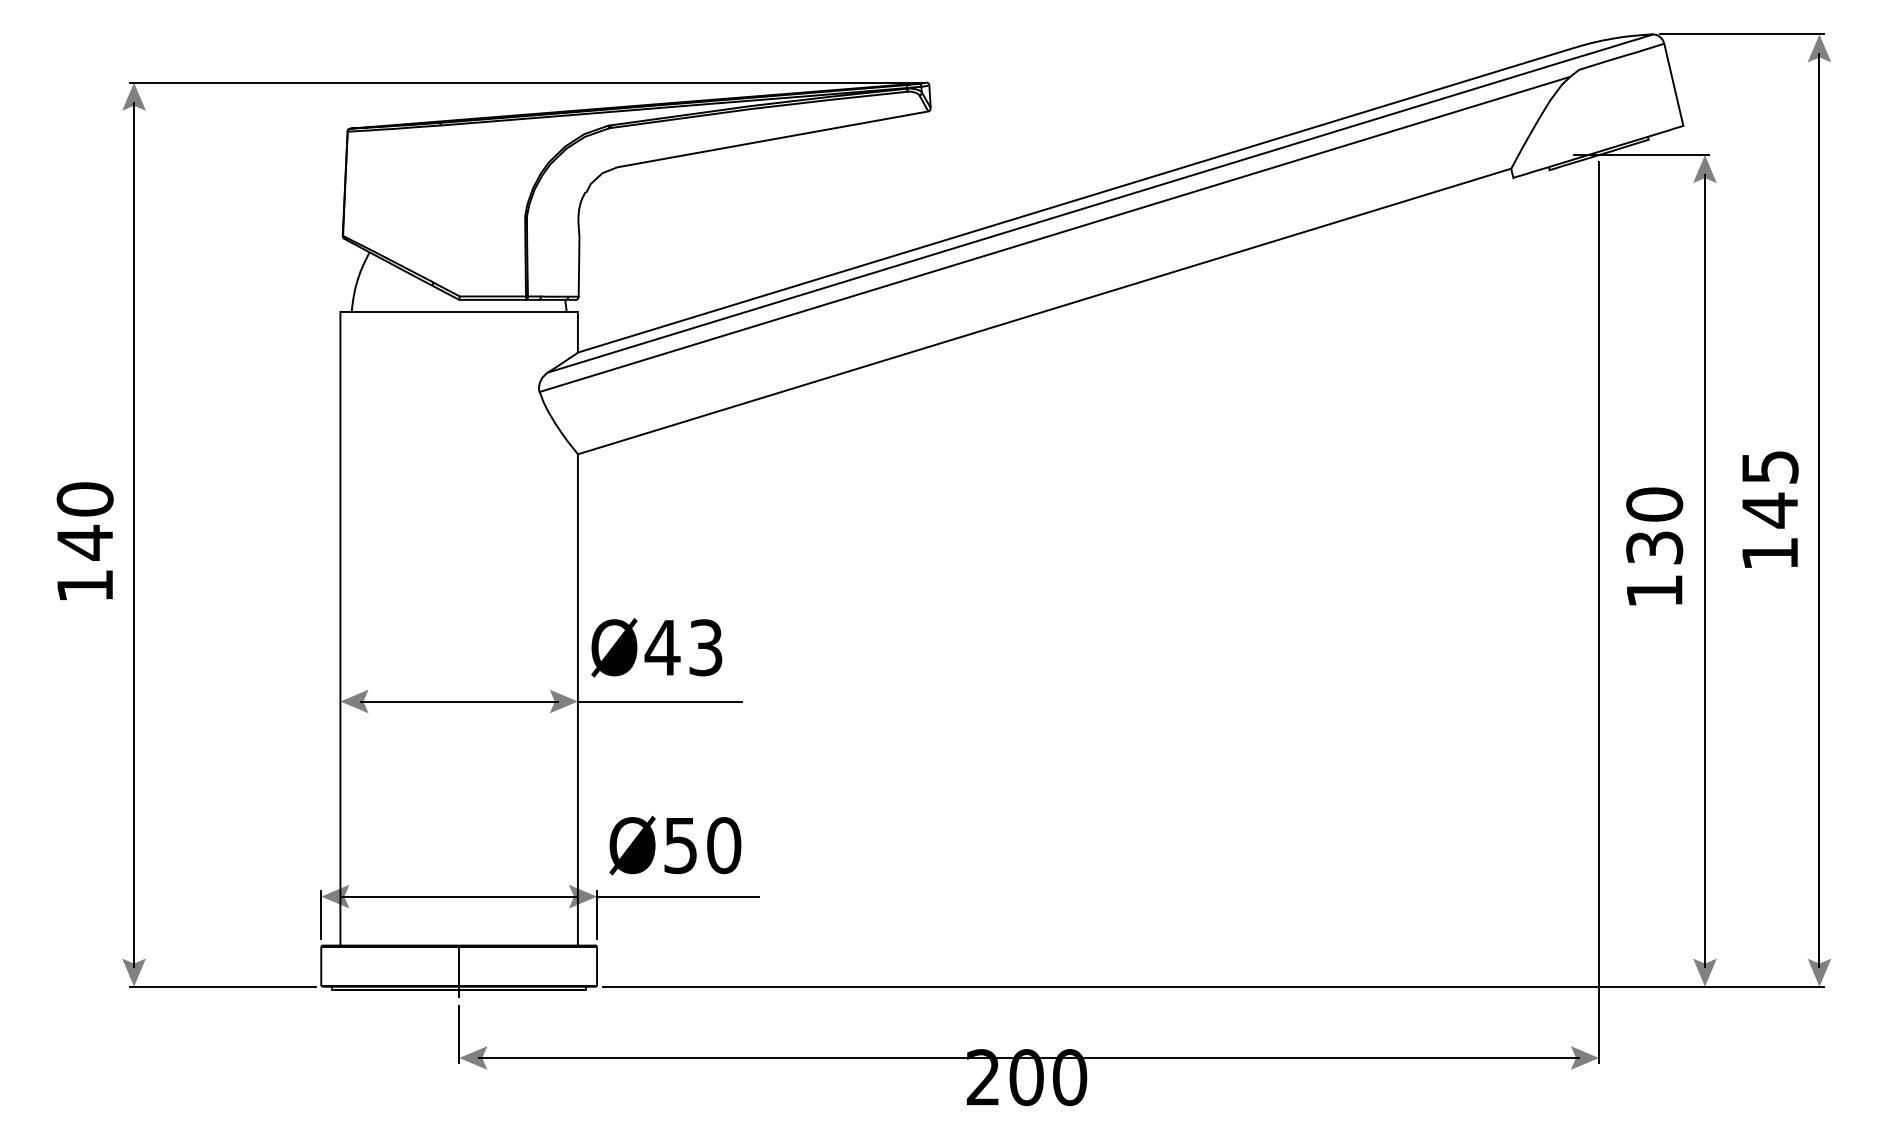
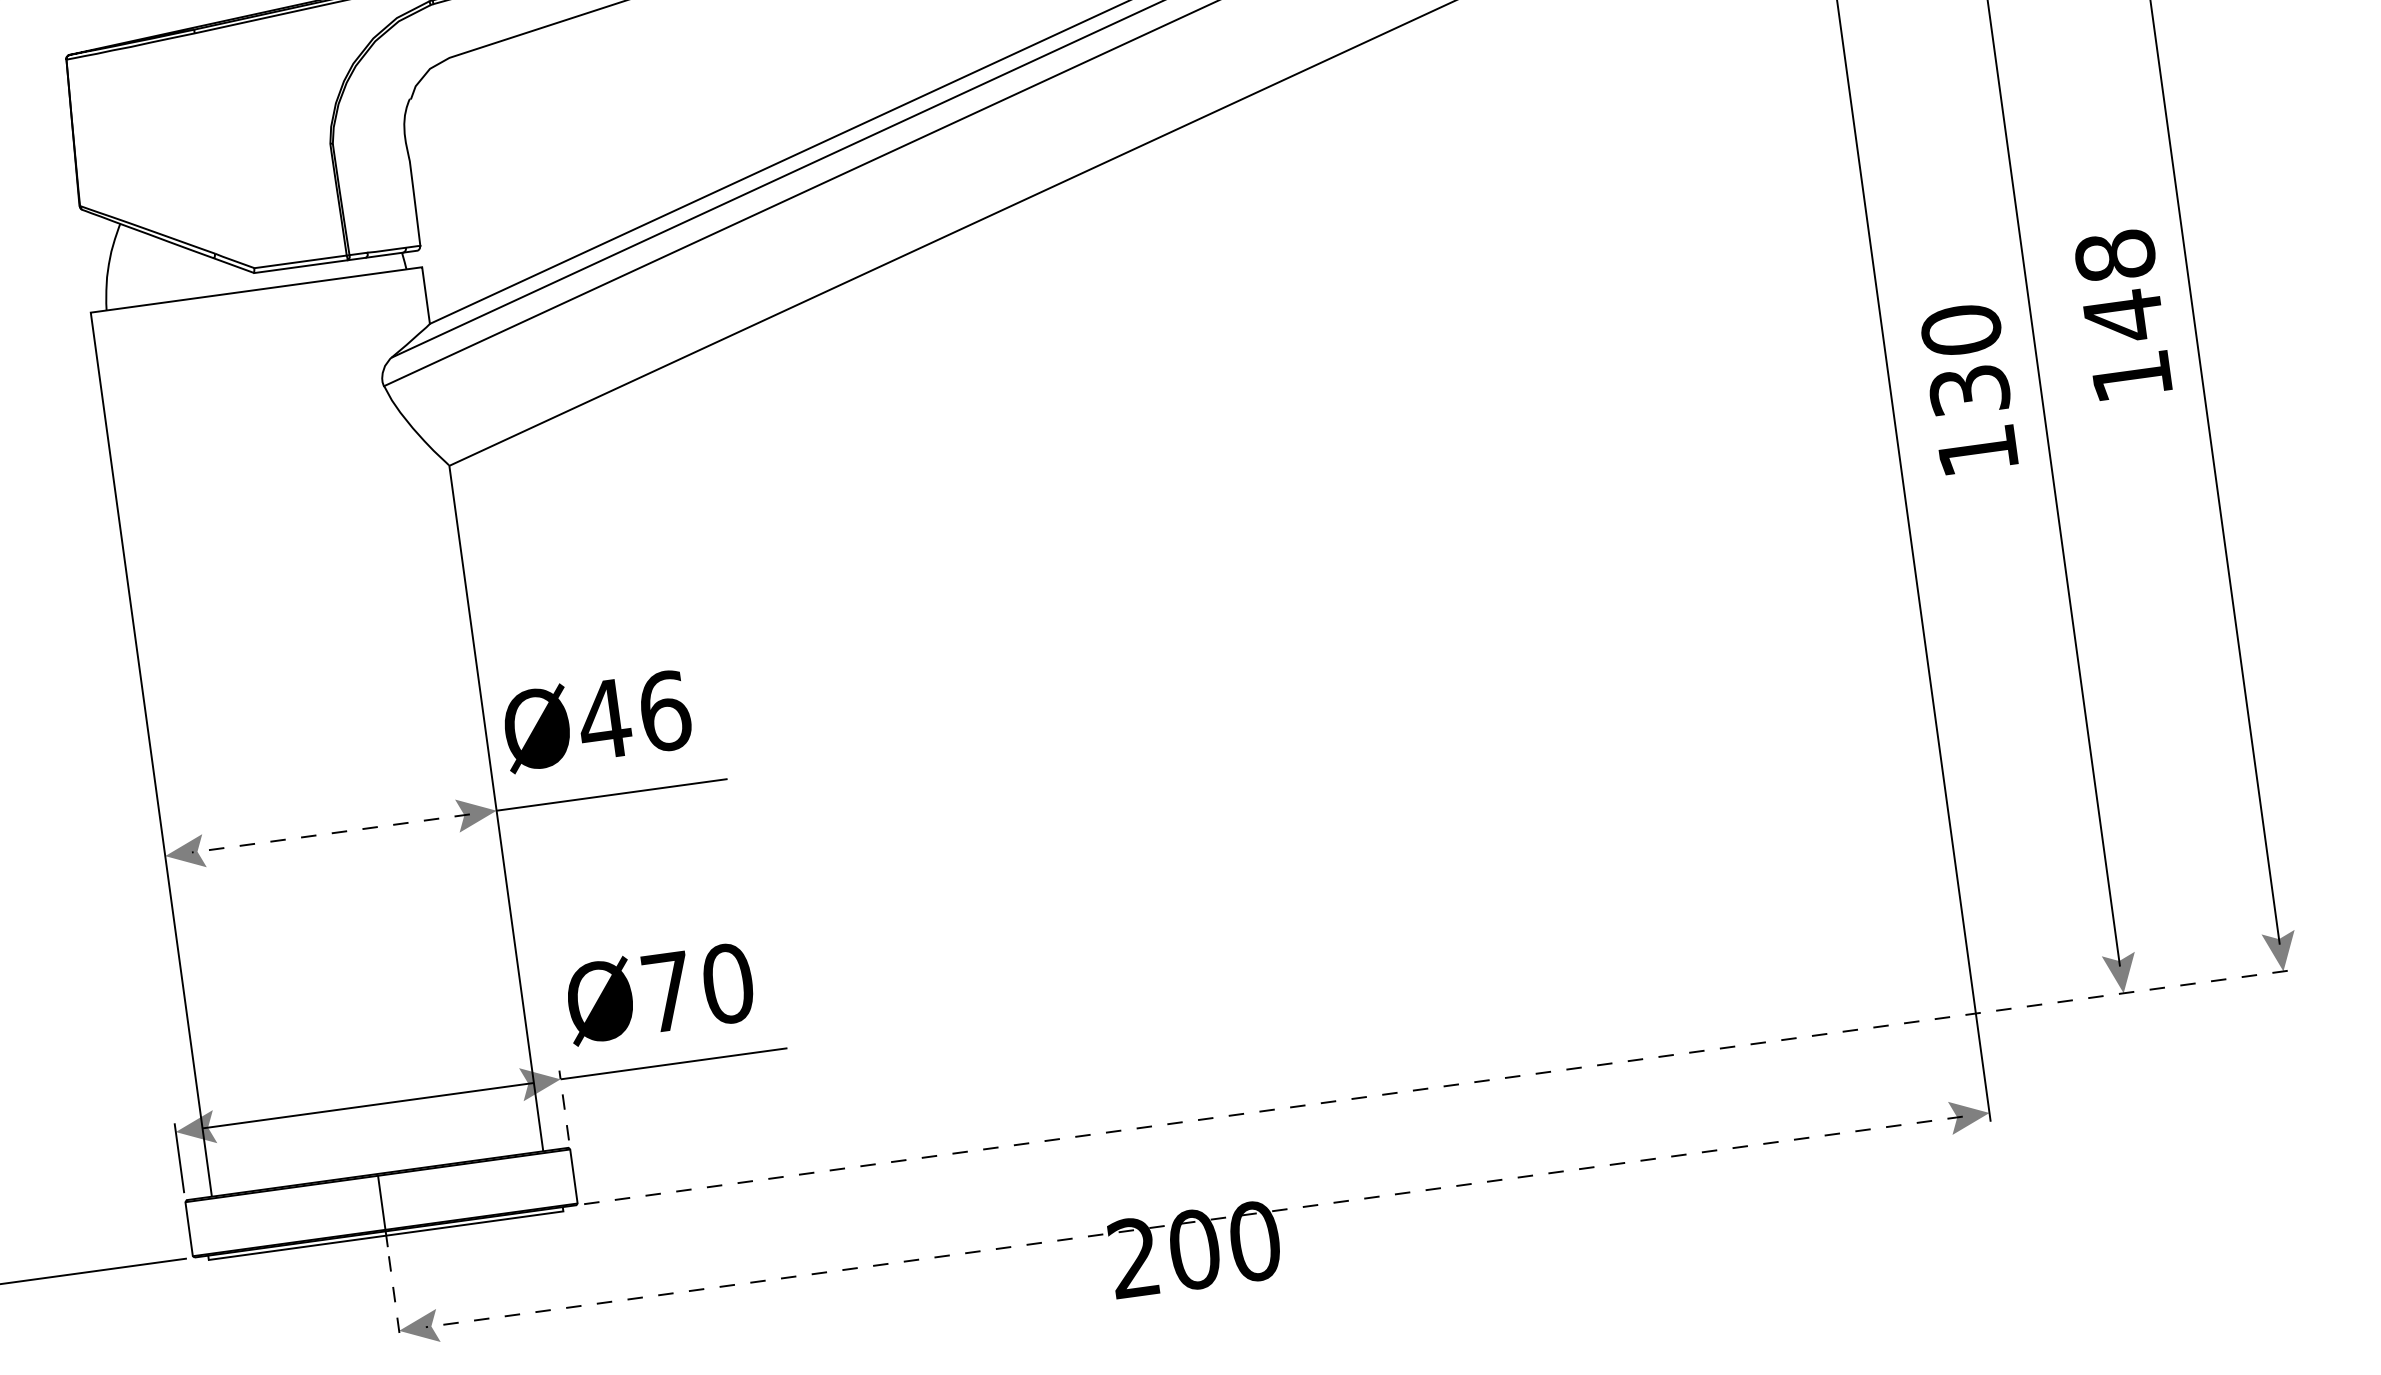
text: (1769, 467) -> (2114, 256), 145 -> 148
text: (706, 647) -> (665, 710), Ø43 -> Ø46
line: (459, 701) -> (331, 833), solid -> dashed
text: (680, 846) -> (667, 993), Ø50 -> Ø70
line: (597, 914) -> (564, 1104), solid -> dashed
line: (1213, 986) -> (1437, 1086), solid -> dashed
line: (459, 1034) -> (395, 1297), solid -> dashed
line: (1029, 1058) -> (1194, 1222), solid -> dashed

